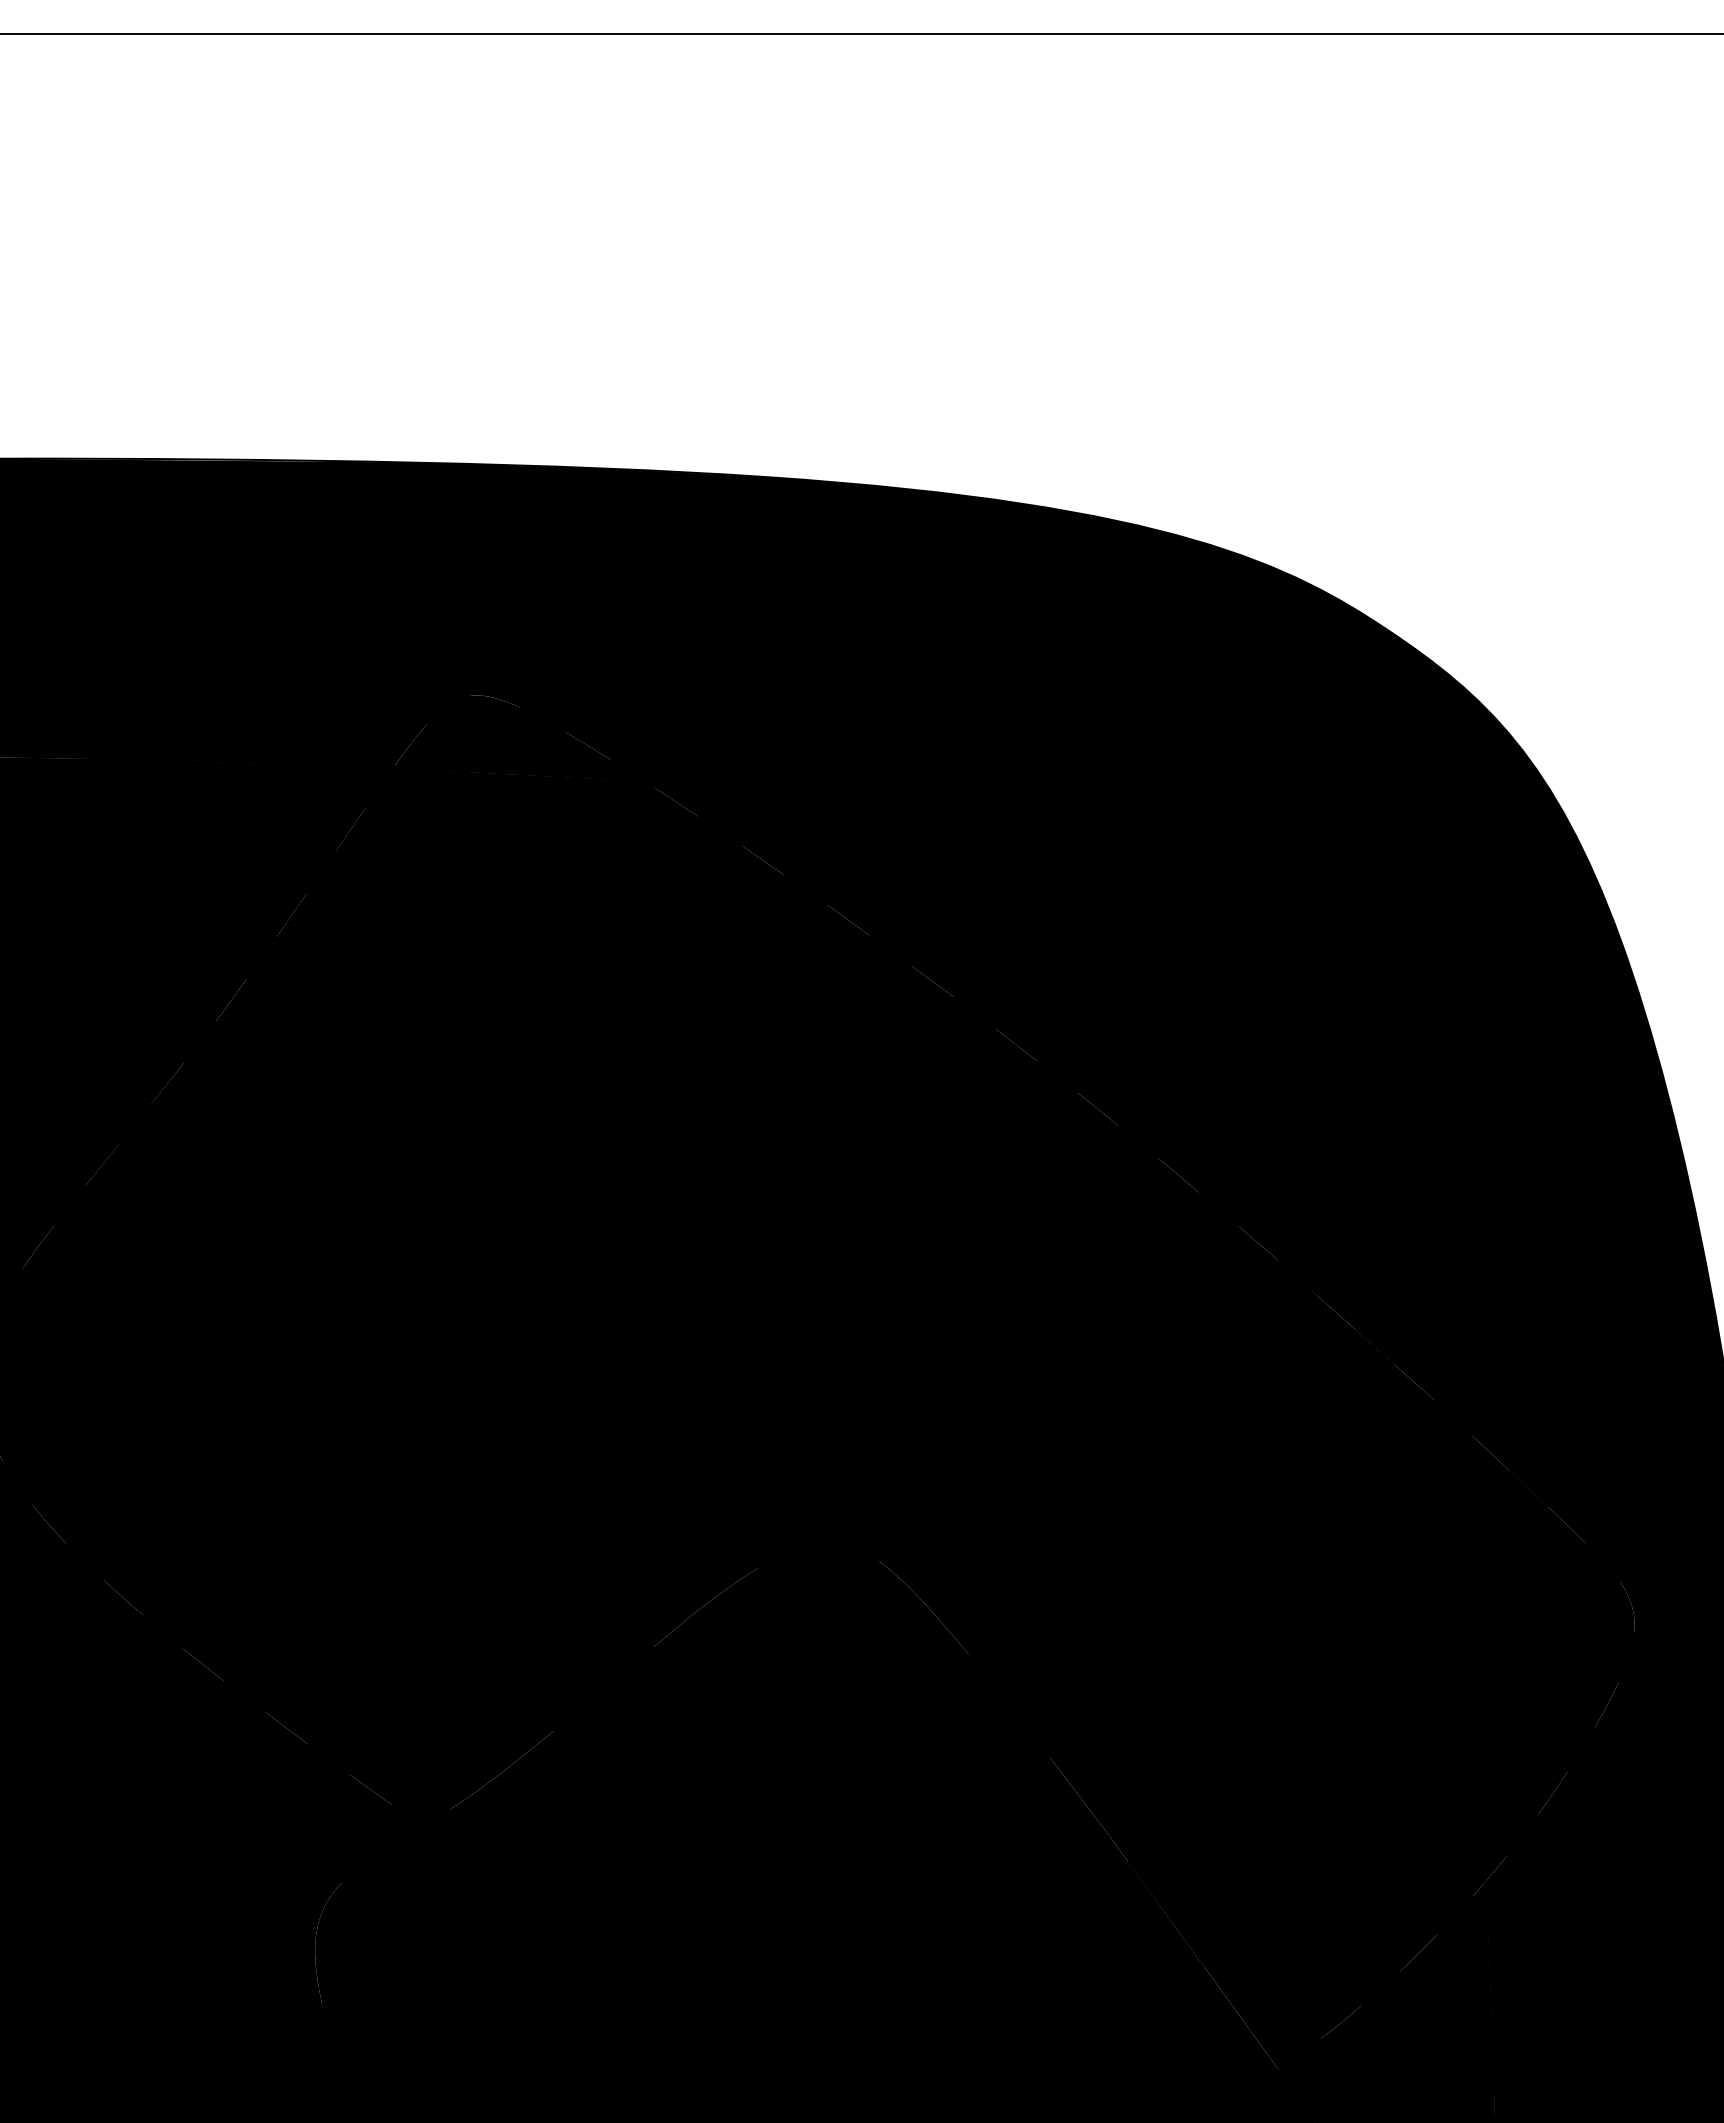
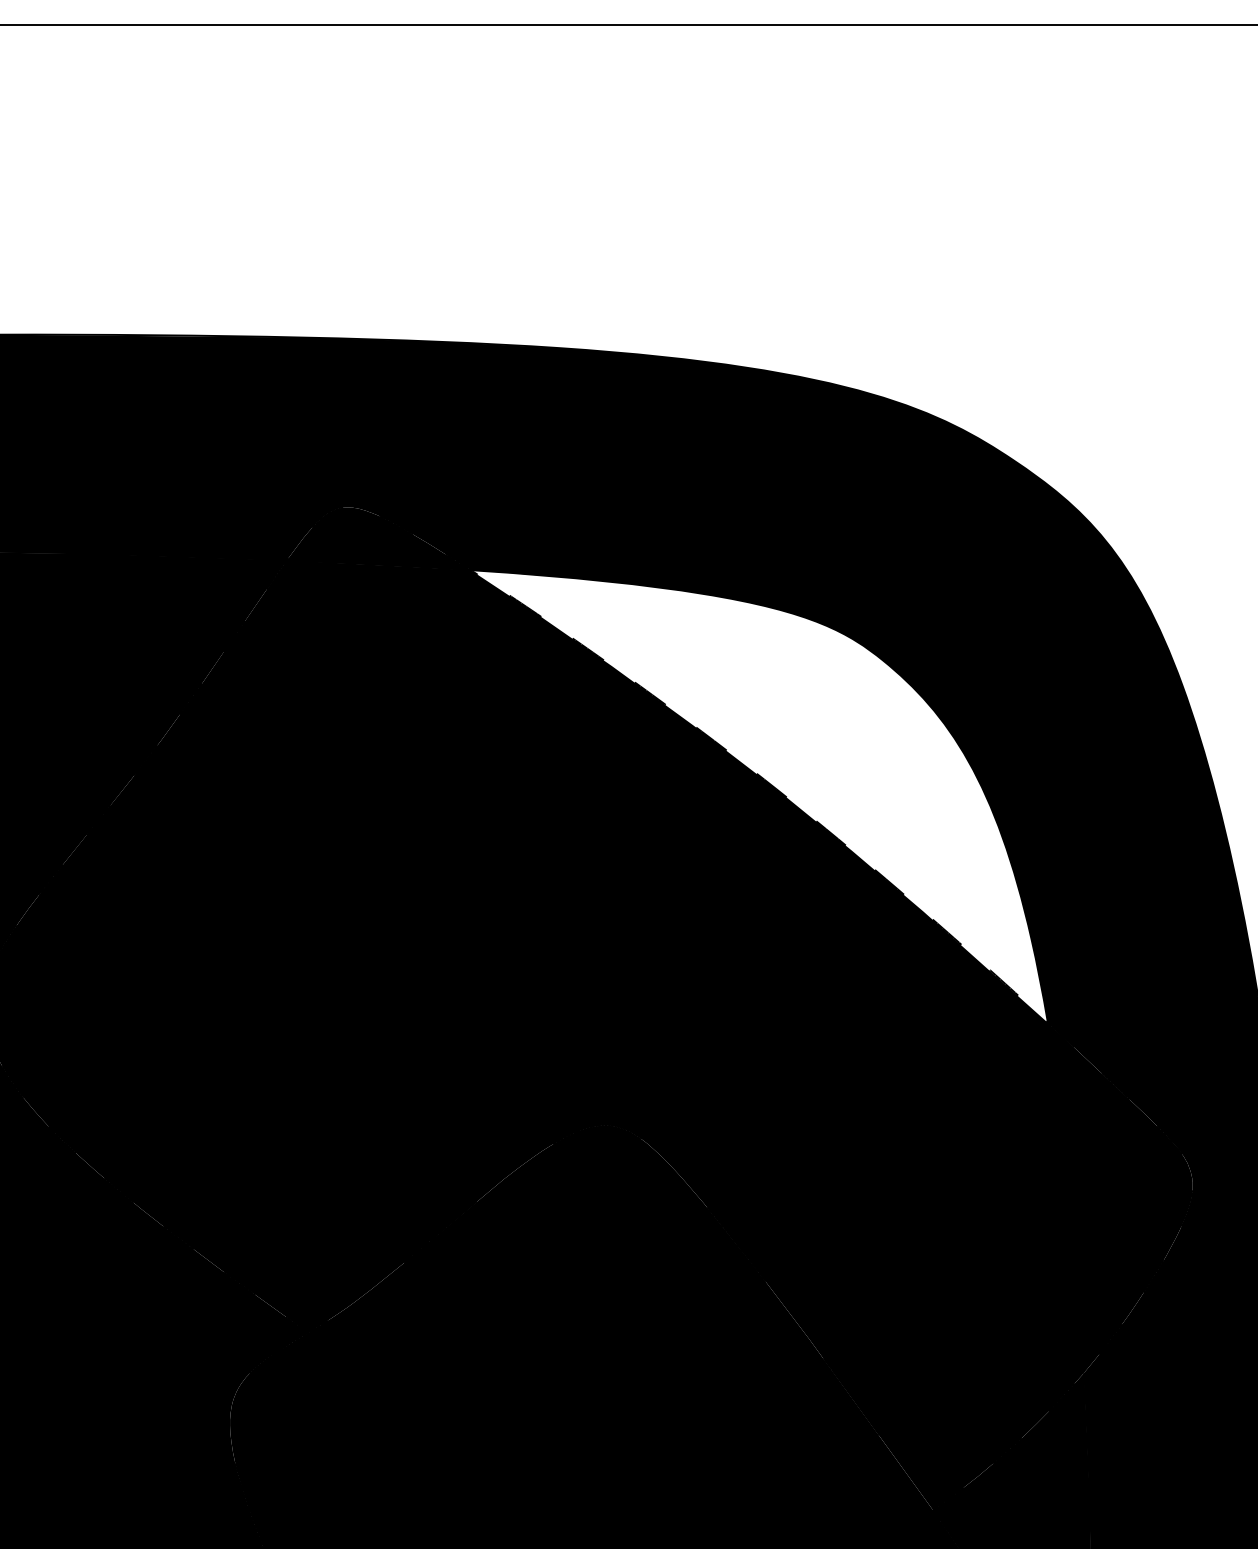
fill: (1040, 1091) -> (759, 796), removed

